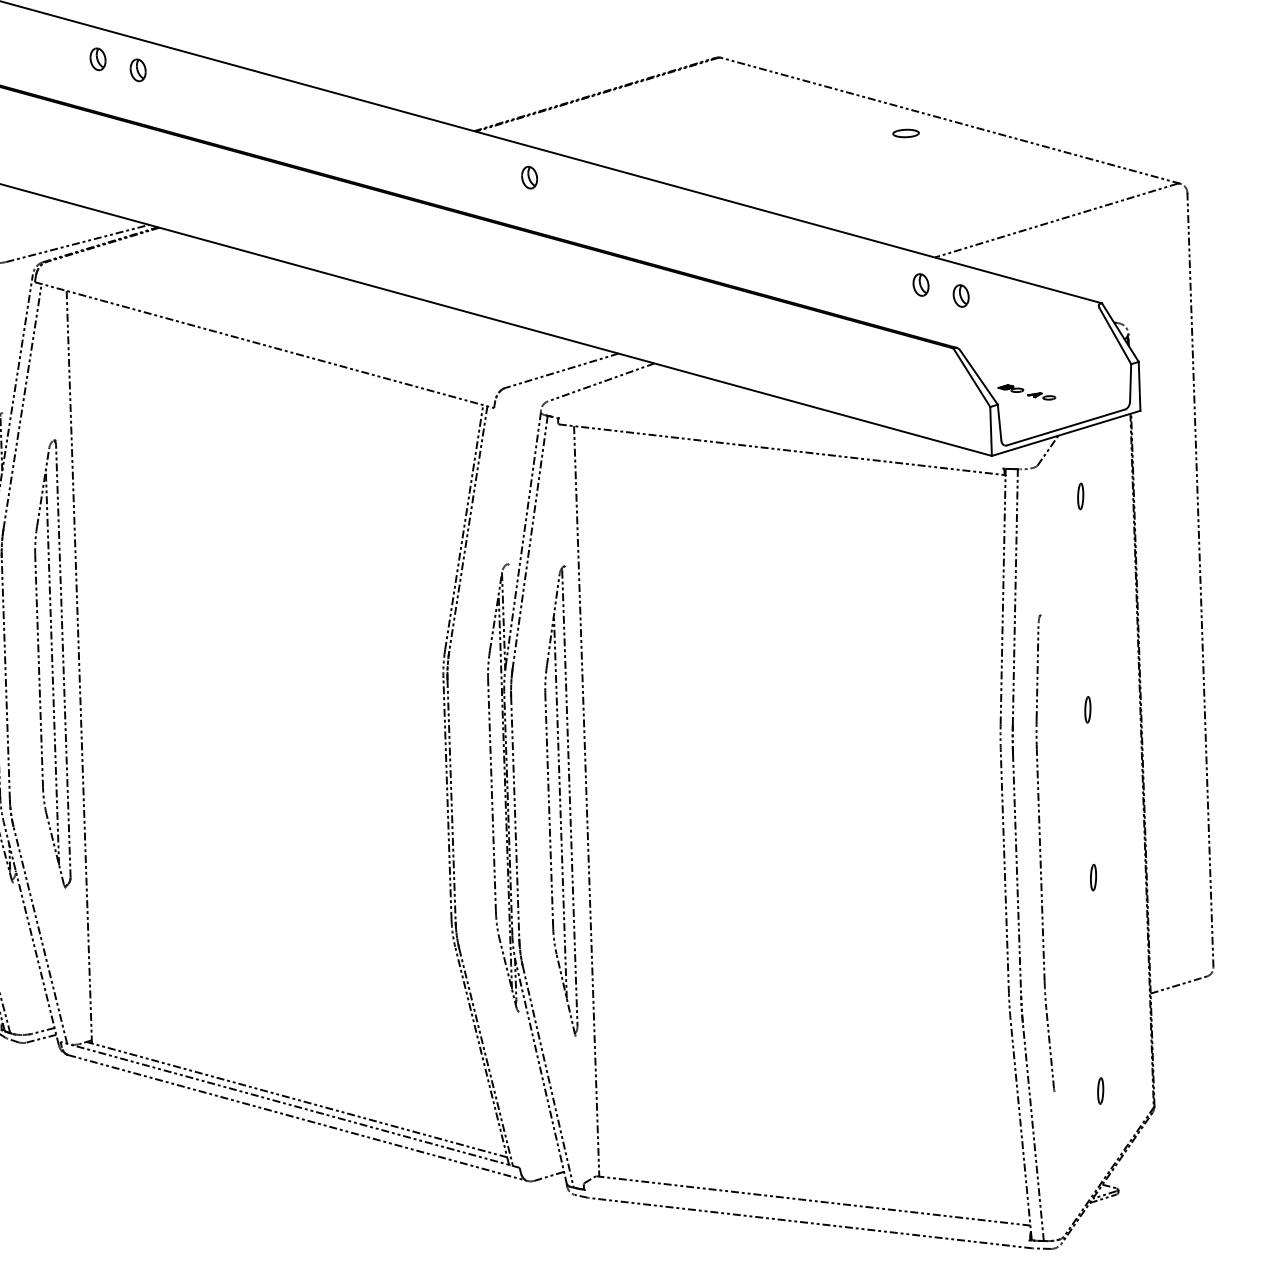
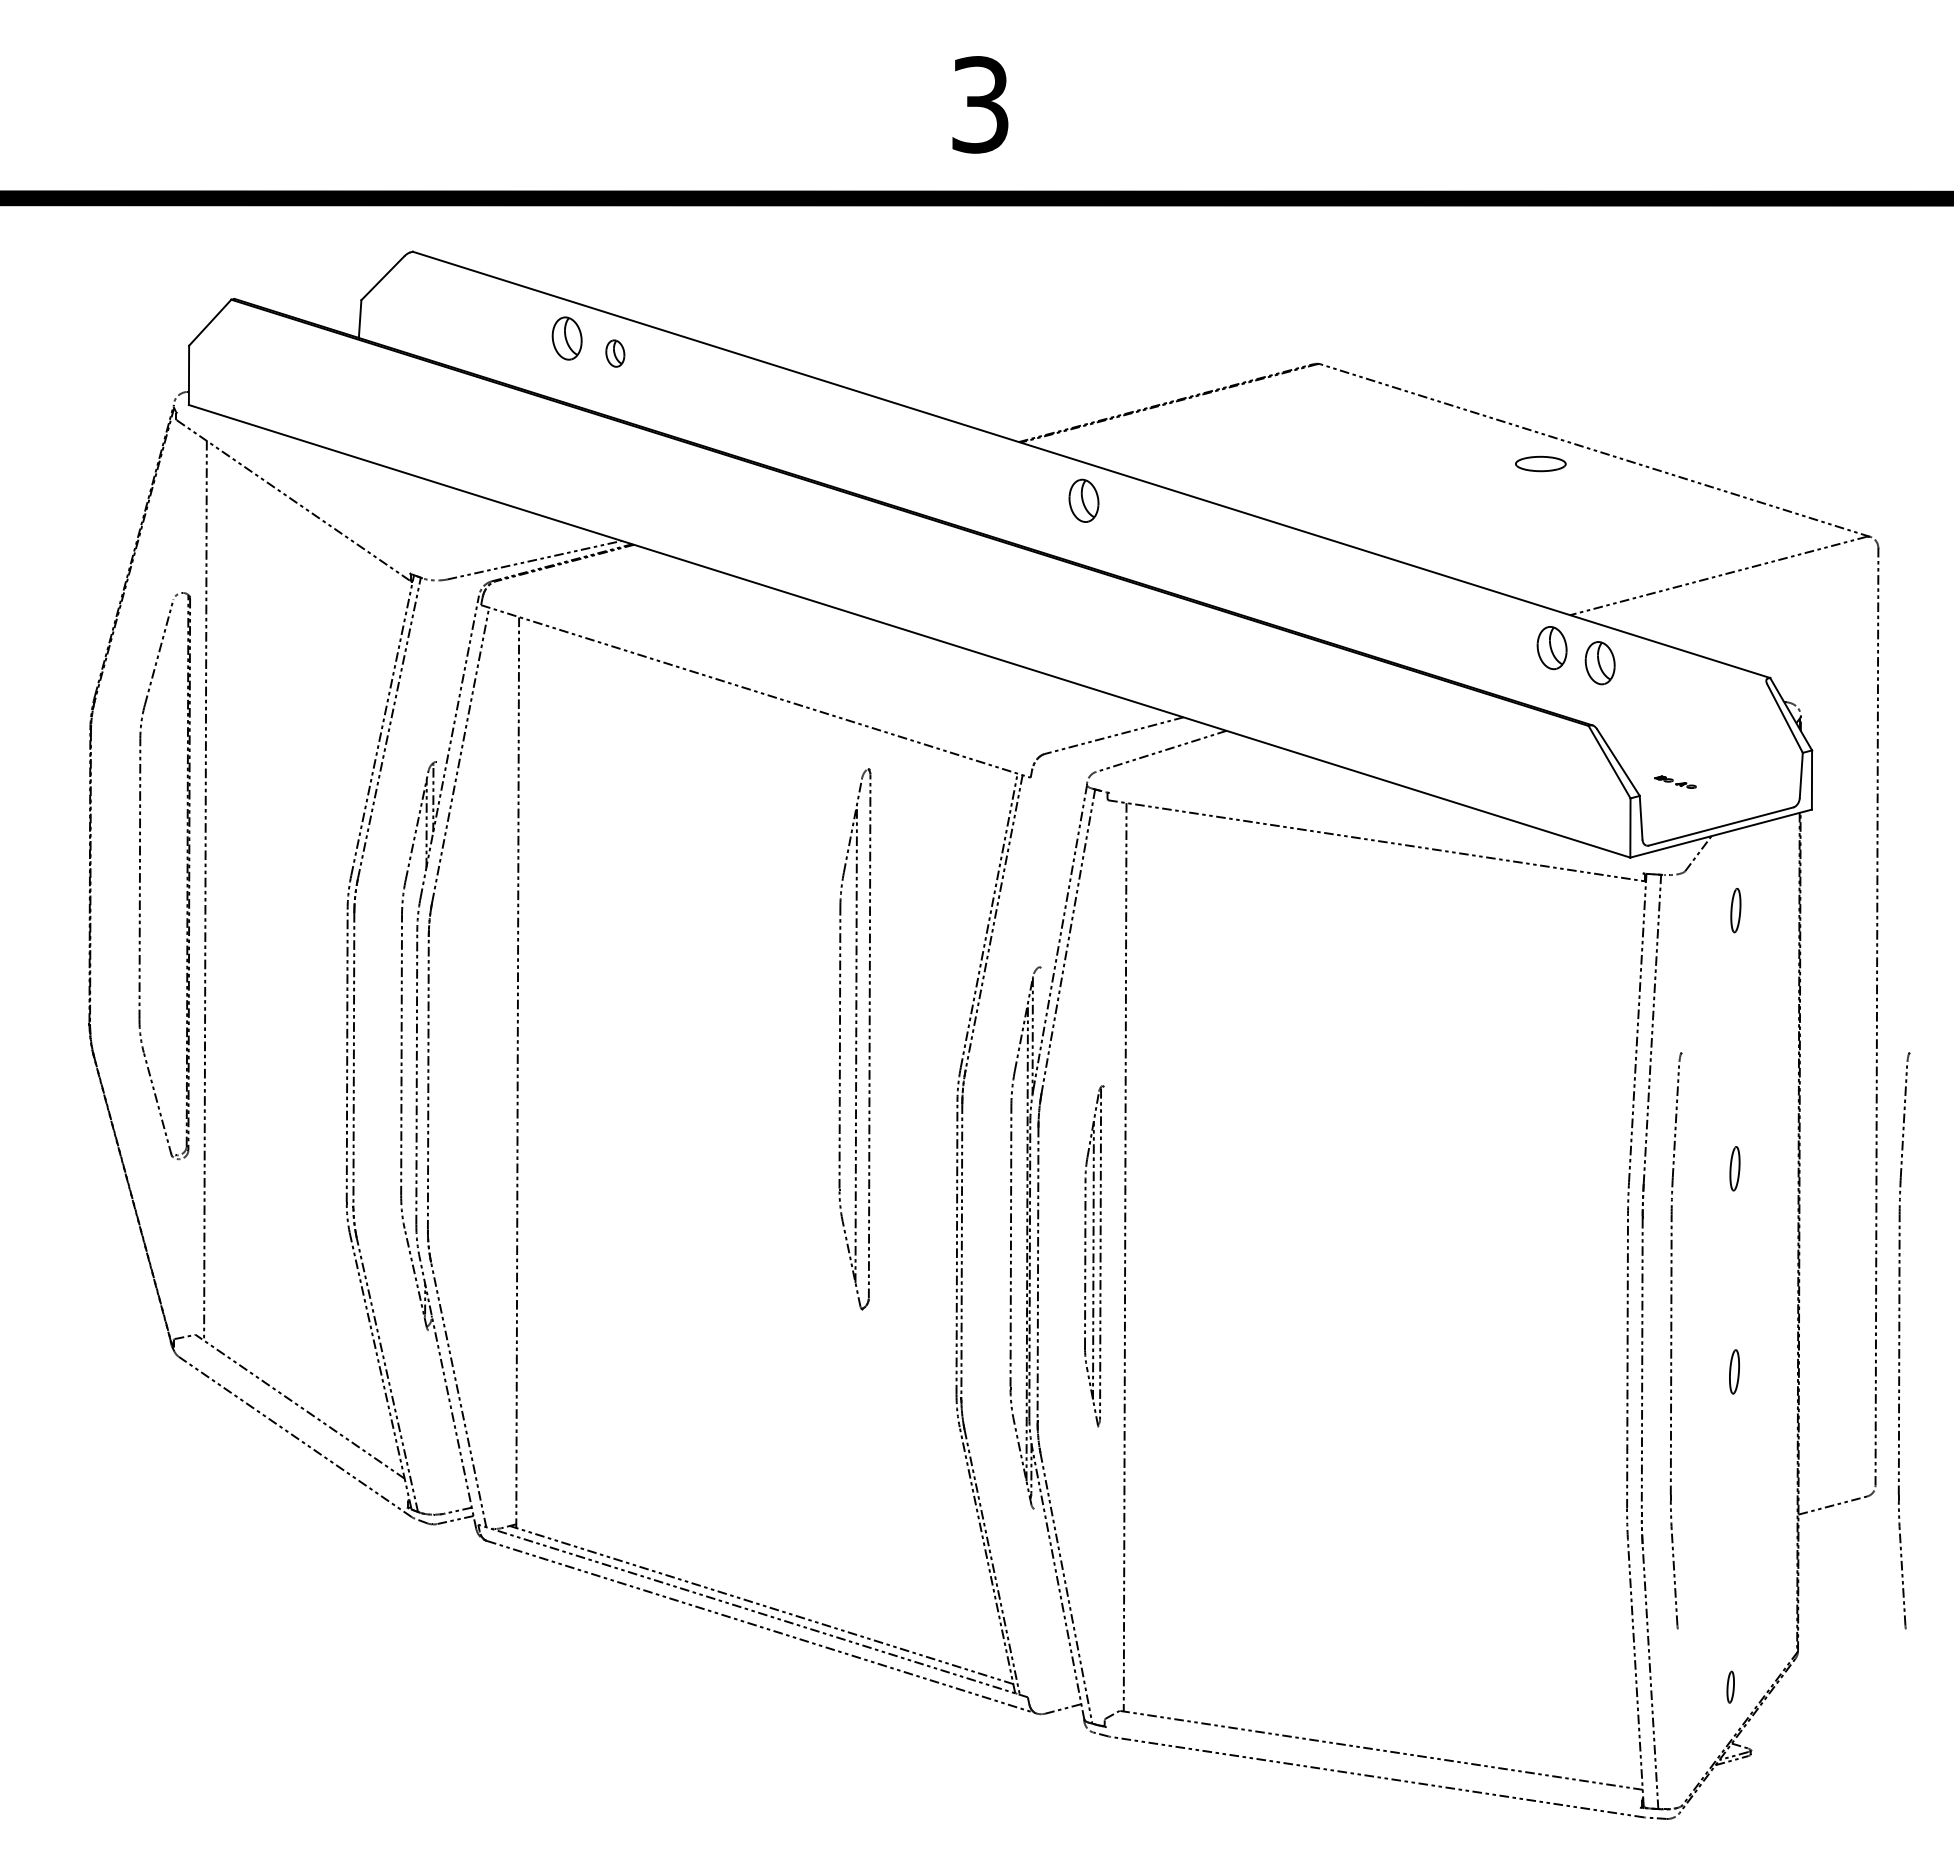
part: (98, 59) -> (567, 338), size x1.6
part: (905, 133) -> (1540, 463), size x1.6
part: (529, 177) -> (1083, 500), size x1.6
part: (921, 284) -> (1552, 647), size x1.6
part: (961, 295) -> (1600, 662), size x1.6
part: (1026, 391) -> (1675, 781), size x0.6
part: (1080, 496) -> (1735, 910), size x1.4
part: (50, 664) -> (854, 1039), moved
part: (1088, 709) -> (1735, 1168), size x1.4
part: (560, 801) -> (1093, 1256), size x0.6
part: (1232, 846) -> (1903, 1340), added
part: (1093, 877) -> (1734, 1371), size x1.4
part: (1100, 1090) -> (1730, 1686), moved

